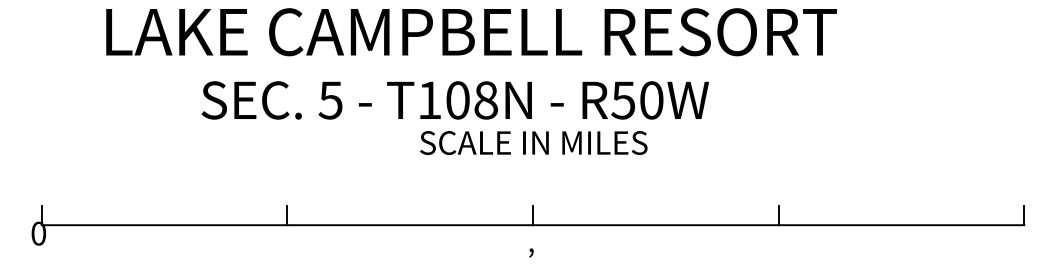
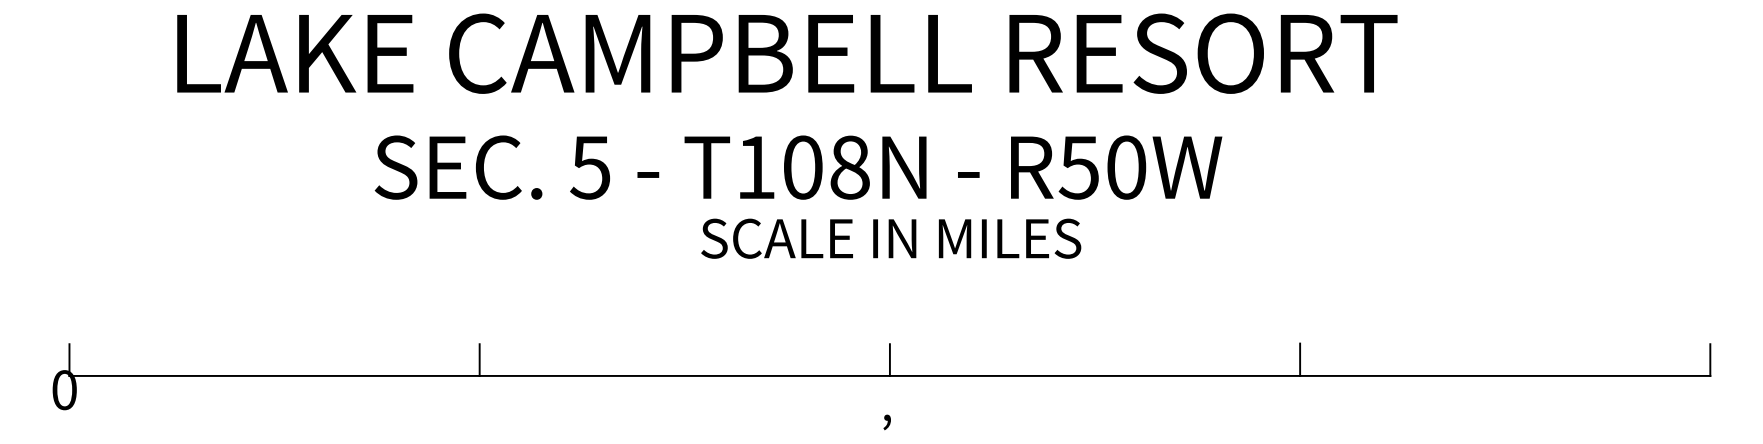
text: (454, 100) -> (797, 167), moved

